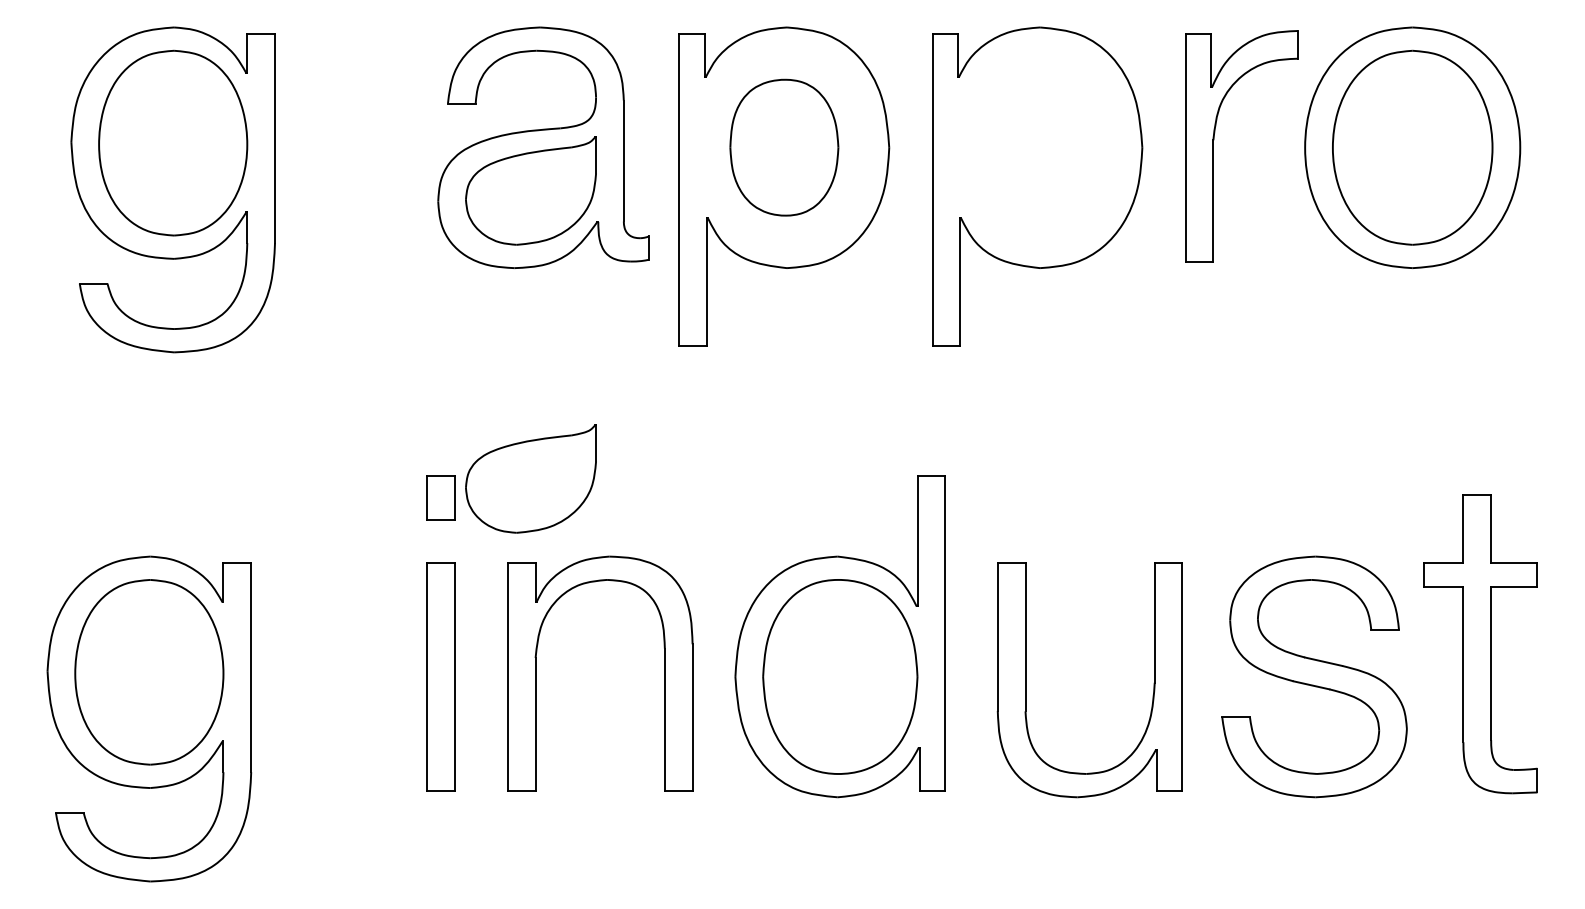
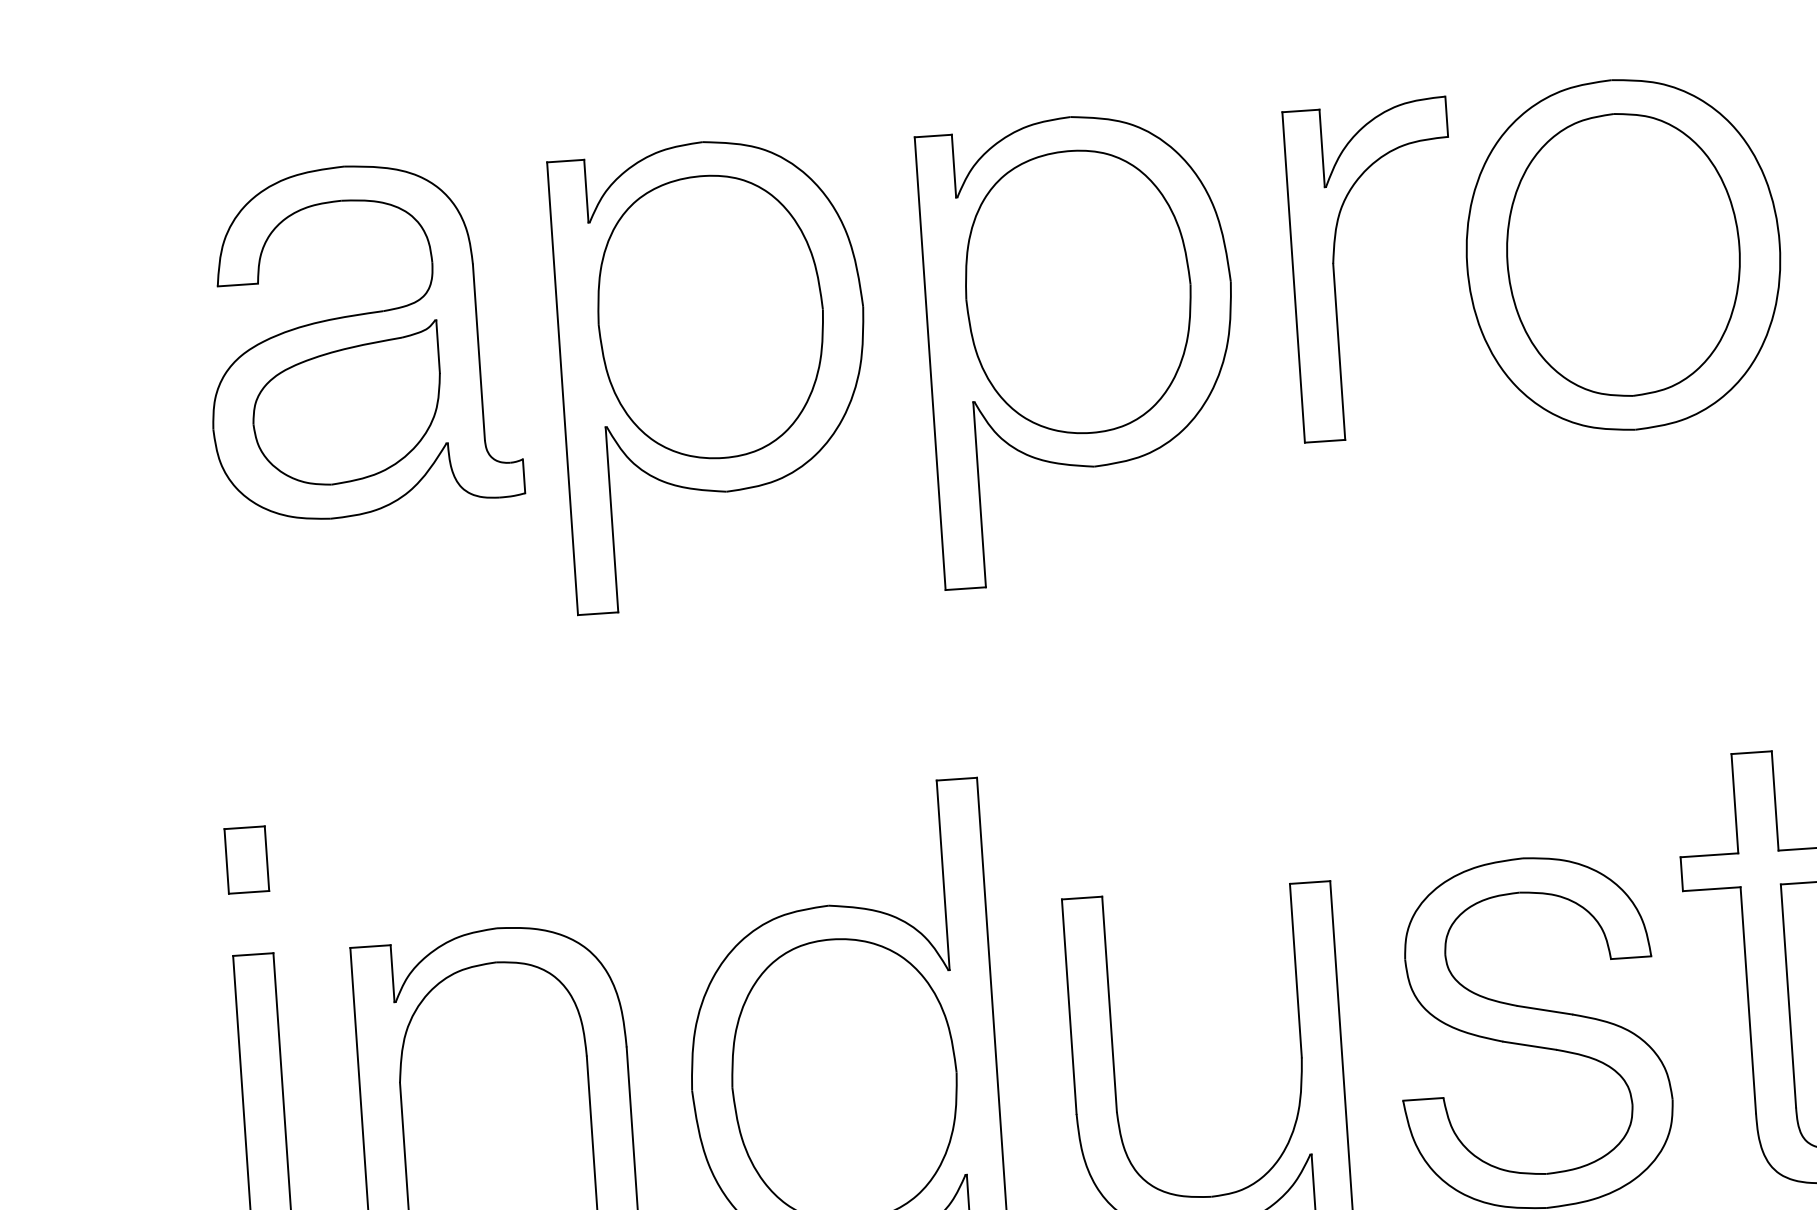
part: (784, 147) -> (710, 316), size x1.43
part: (1037, 147) -> (1078, 291), added
part: (530, 478) -> (374, 822), removed

